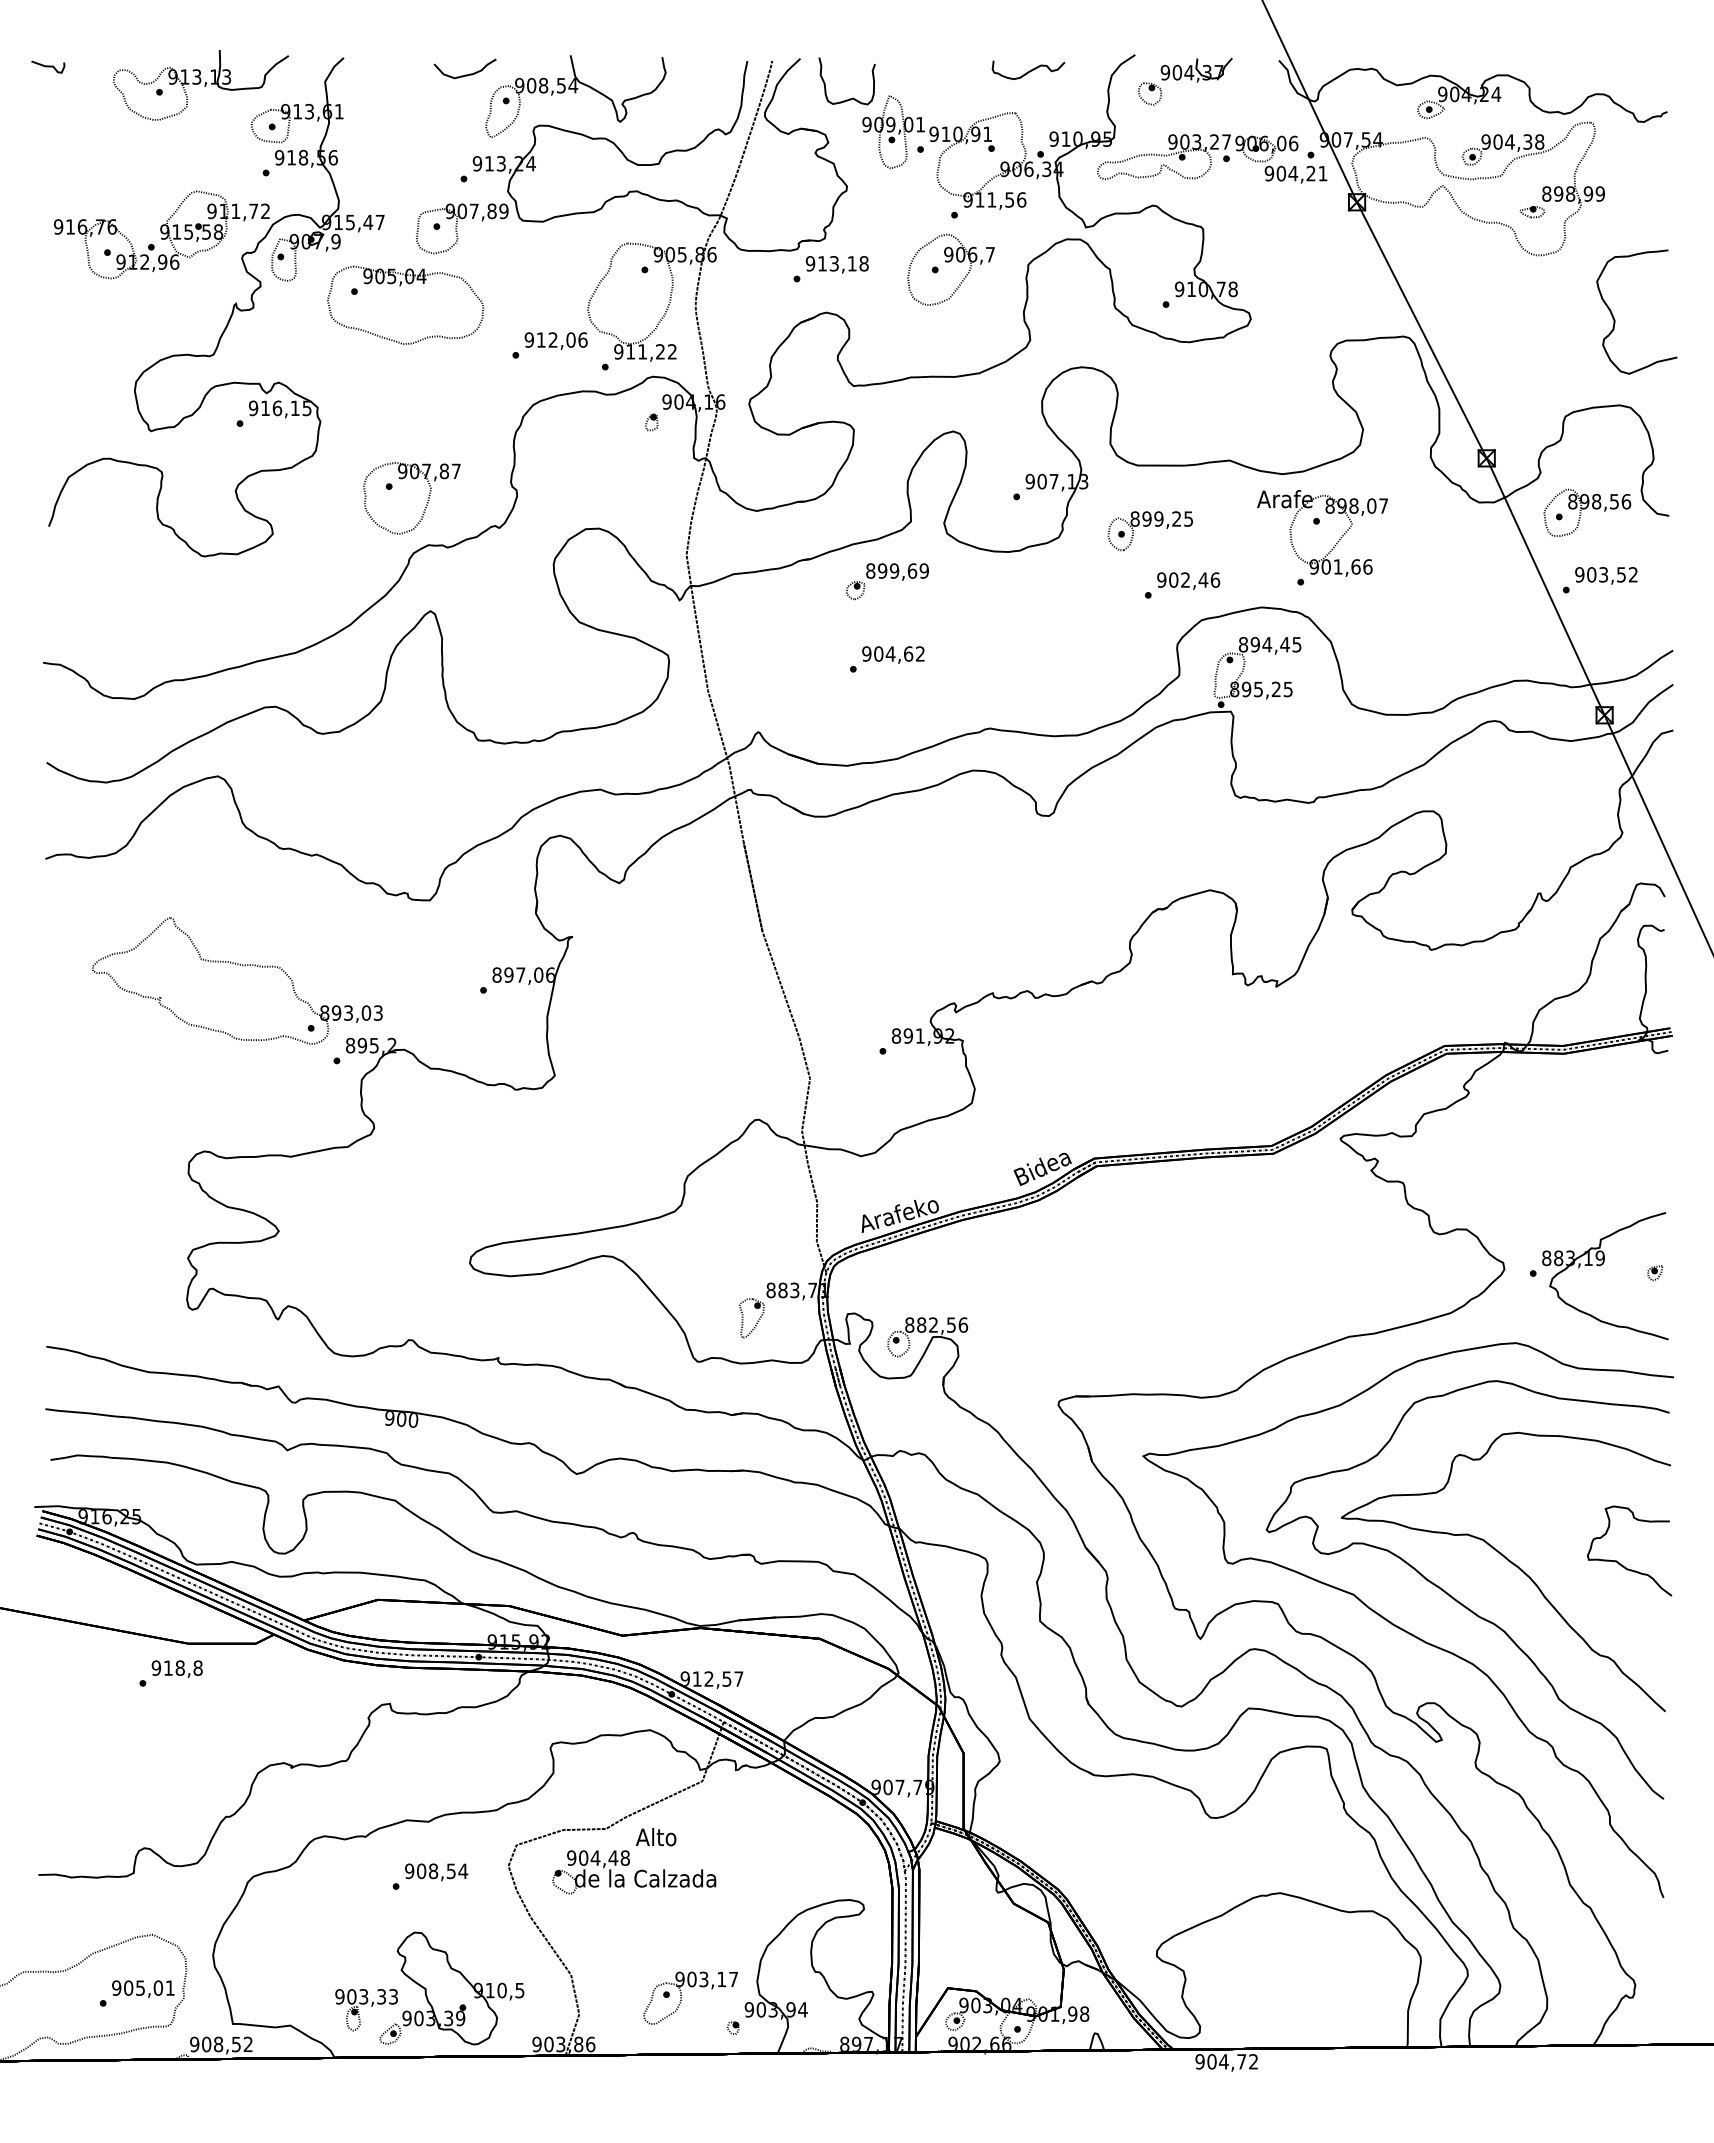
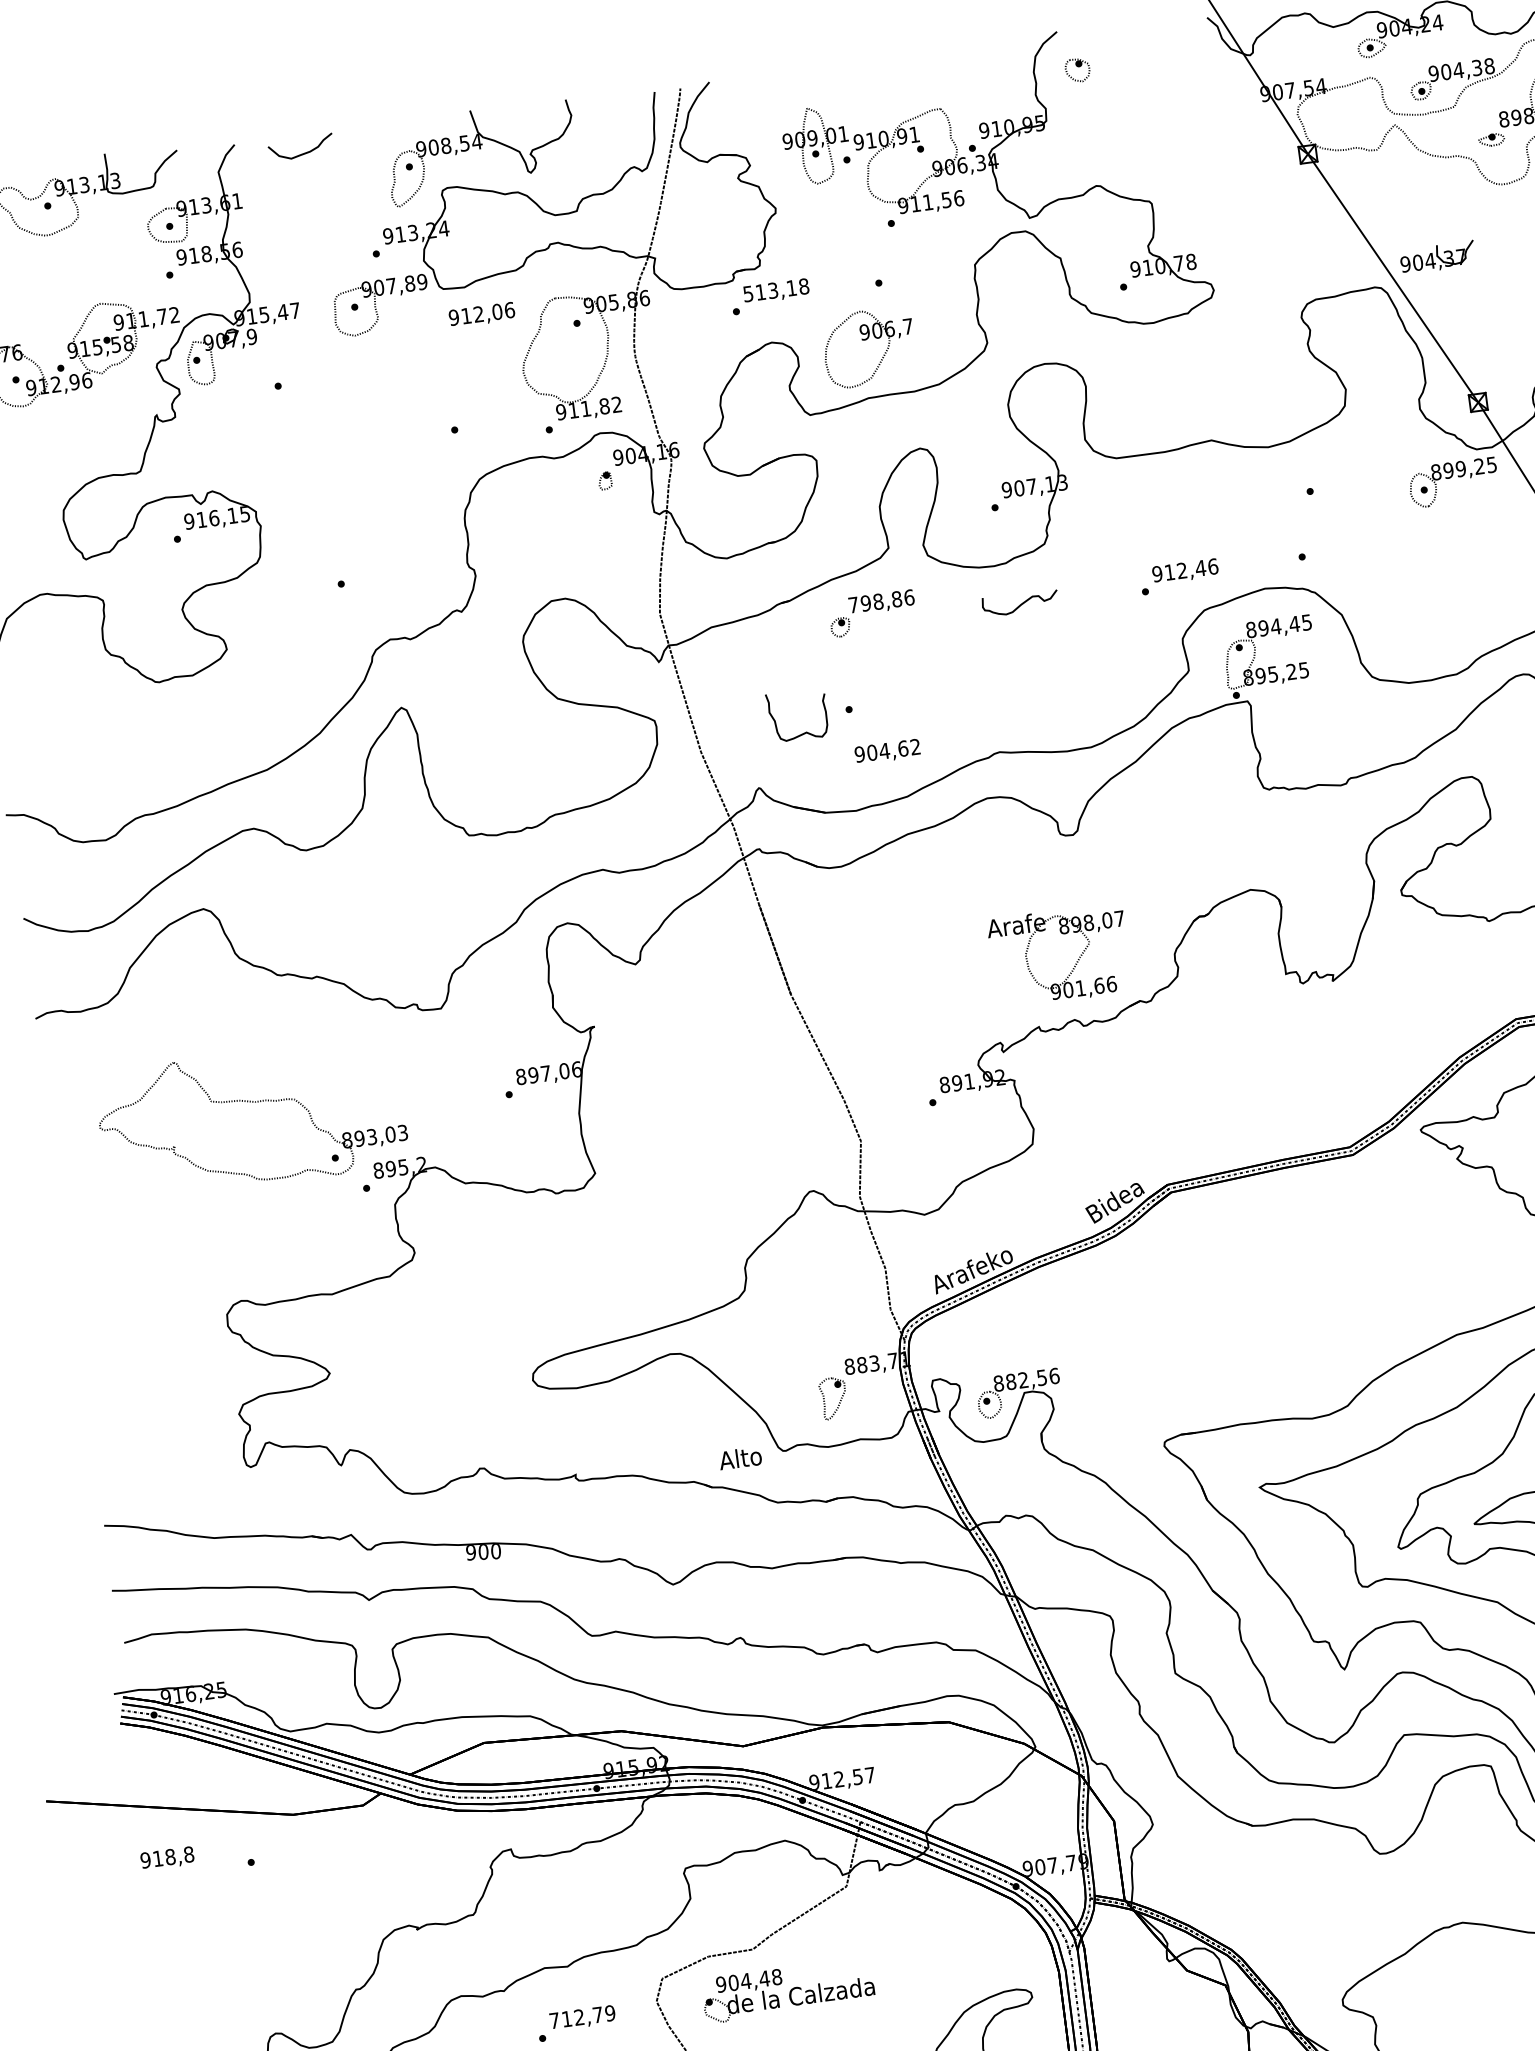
part: (1196, 69) -> (1437, 256), moved
curve: (1029, 70) -> (1021, 603), moved
curve: (465, 74) -> (302, 153), moved
curve: (852, 97) -> (805, 731), moved
part: (1212, 158) -> (1151, 128), removed
part: (949, 262) -> (866, 340), moved
text: (810, 263) -> (748, 293), 913,18 -> 513,18
part: (400, 286) -> (325, 374), removed
text: (555, 340) -> (481, 314), moved
text: (660, 351) -> (604, 405), 911,22 -> 911,82
part: (426, 502) -> (382, 595), removed
part: (1149, 531) -> (1452, 483), moved
part: (1336, 542) -> (1075, 963), moved
text: (897, 570) -> (881, 600), 899,69 -> 798,86
text: (1173, 579) -> (1169, 571), 902,46 -> 912,46
text: (893, 654) -> (887, 751), moved
text: (176, 1669) -> (166, 1858), moved
text: (656, 1837) -> (740, 1458), moved
text: (436, 1871) -> (582, 2017), 908,54 -> 712,79

